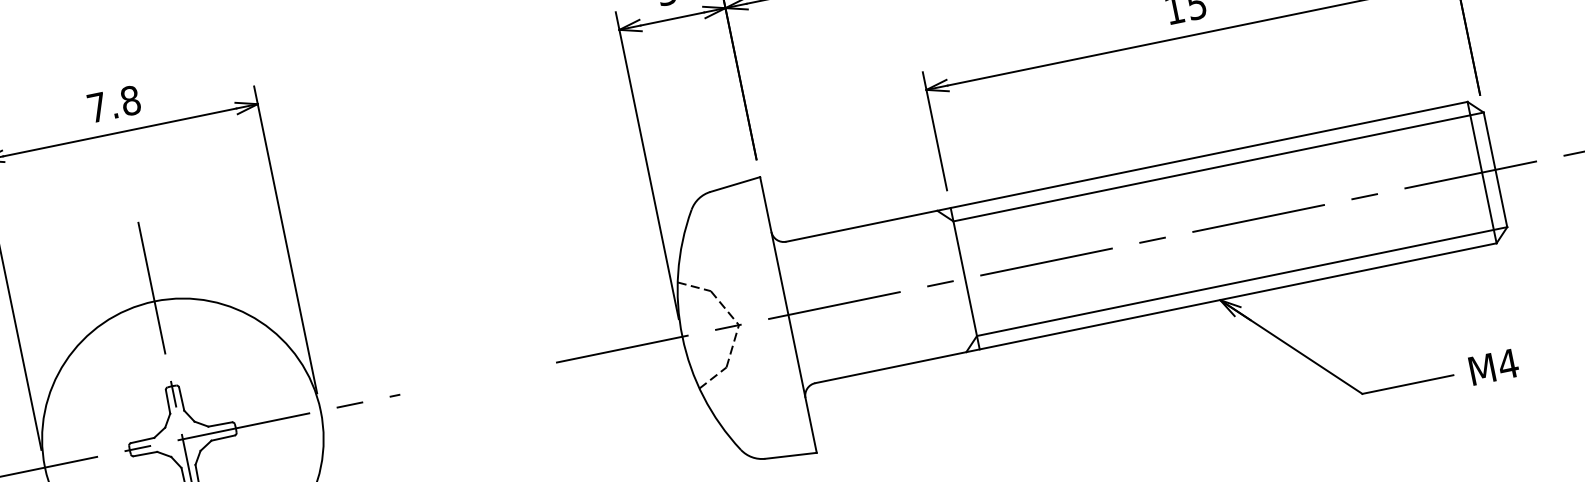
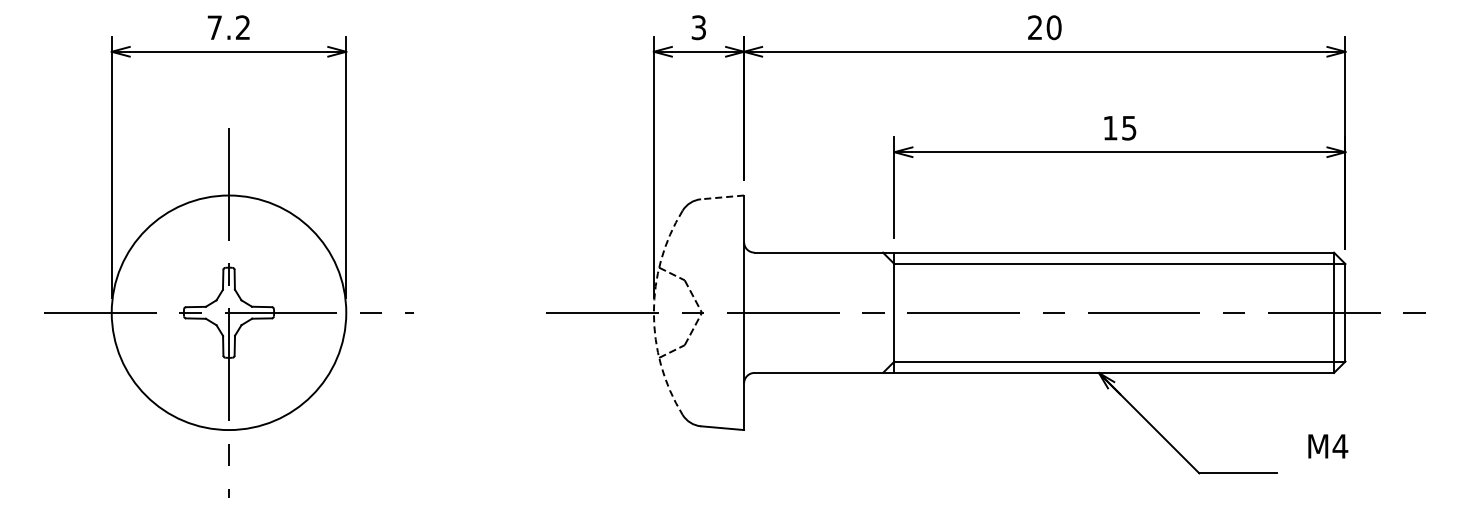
text: (129, 100) -> (242, 27), 7.8 -> 7.2
line: (735, 184) -> (722, 197), solid -> dashed
arc: (681, 336) -> (653, 312), solid -> dashed
text: (1494, 366) -> (1328, 446), moved

